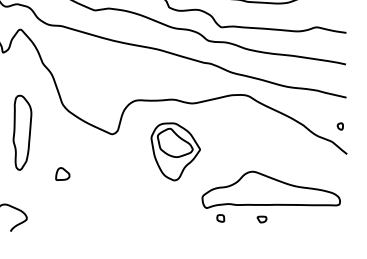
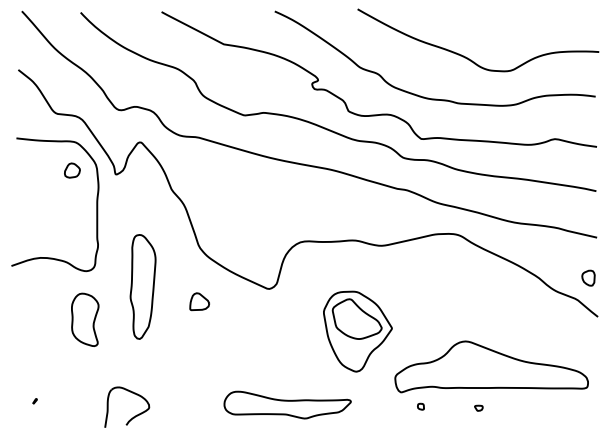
part: (340, 126) -> (588, 277), size x1.67
part: (175, 151) -> (357, 331), moved
part: (62, 173) -> (199, 301), moved
part: (125, 216) -> (287, 404), added
part: (220, 218) -> (420, 406), size x0.62
part: (261, 218) -> (478, 407), size x0.62

